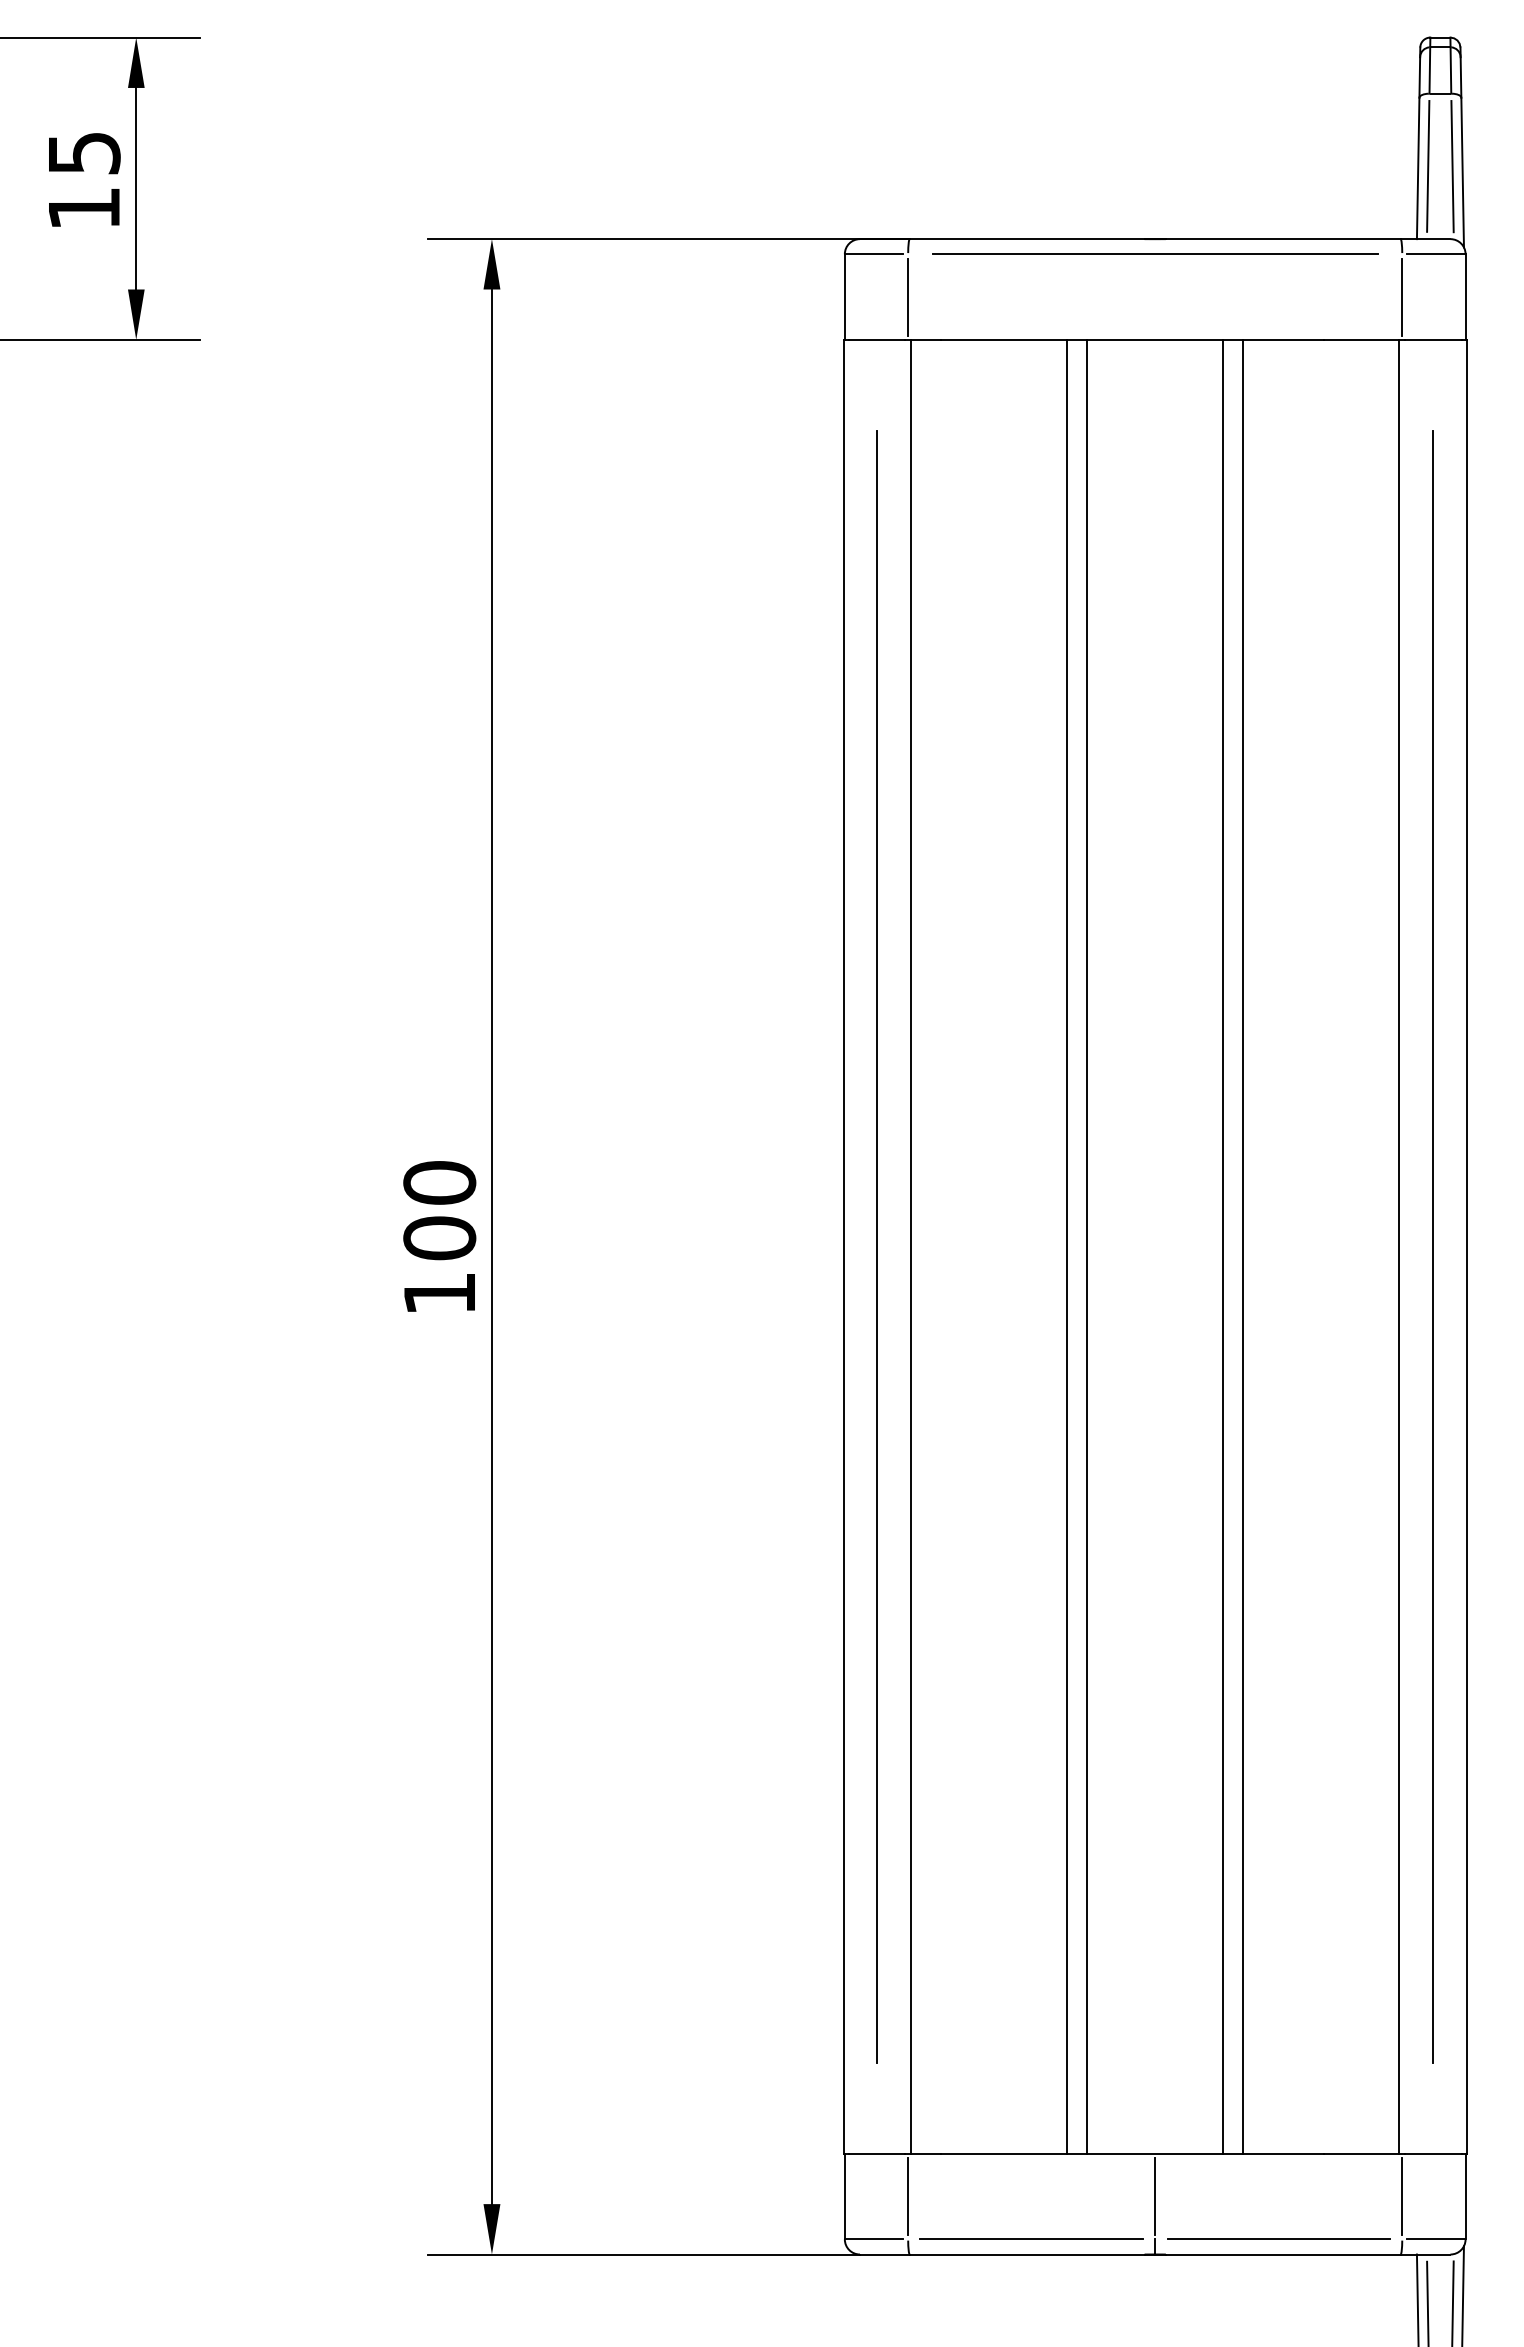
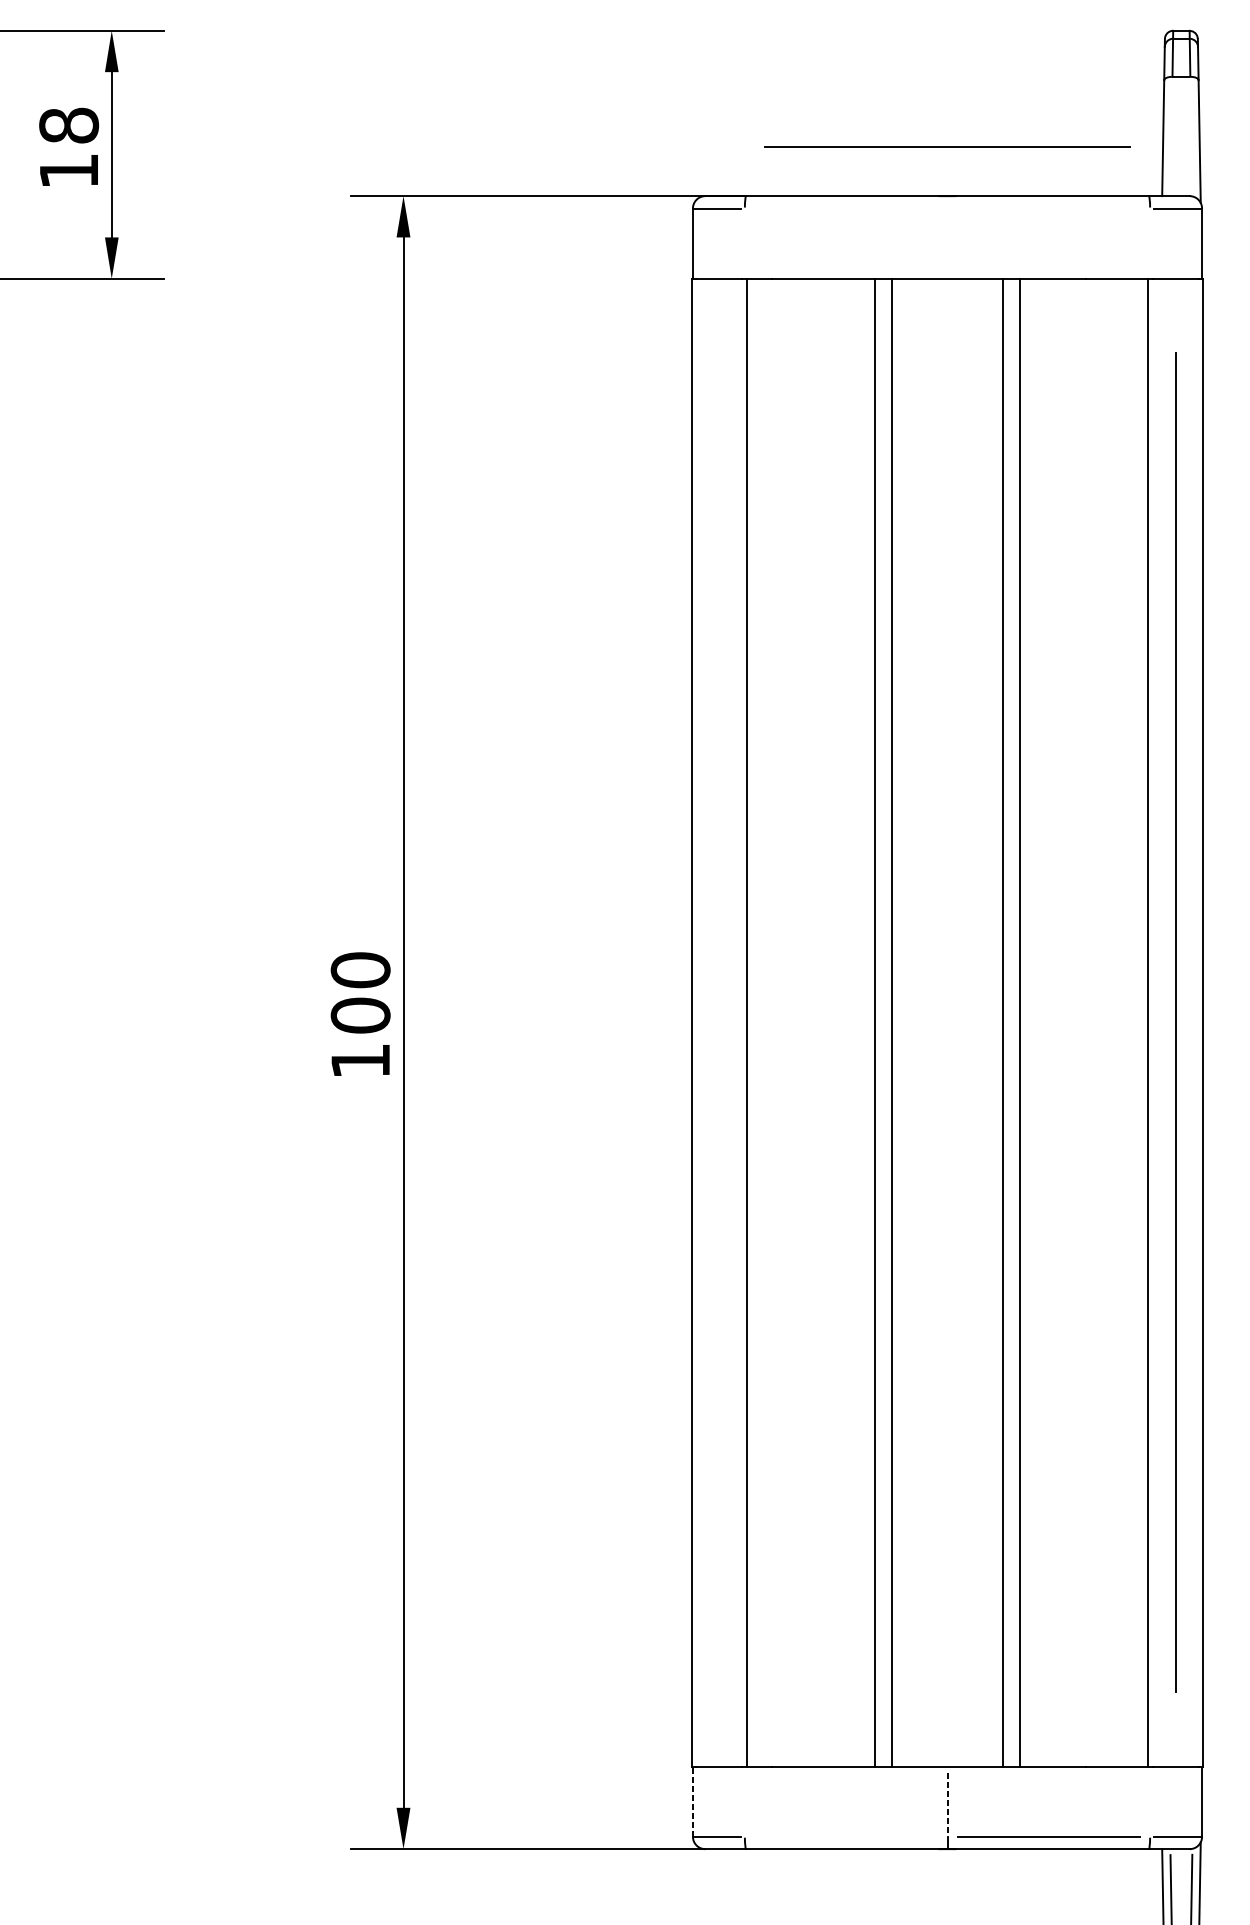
text: (83, 152) -> (68, 125), 15 -> 18
line: (1428, 166) -> (1171, 136), removed
line: (1452, 166) -> (1191, 136), removed
line: (1155, 253) -> (947, 146), moved
line: (908, 296) -> (745, 243), removed
line: (1402, 296) -> (1150, 243), removed
line: (877, 1246) -> (719, 1022), removed
line: (844, 2196) -> (692, 1801), solid -> dashed
line: (908, 2196) -> (745, 1801), removed
line: (1155, 2196) -> (947, 1801), solid -> dashed
line: (1402, 2196) -> (1150, 1801), removed
line: (1031, 2239) -> (846, 1836), removed

